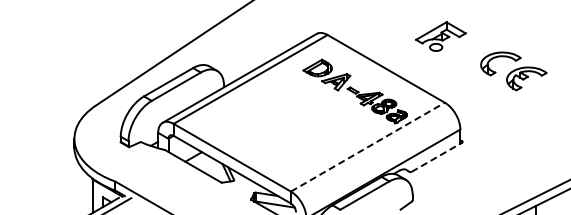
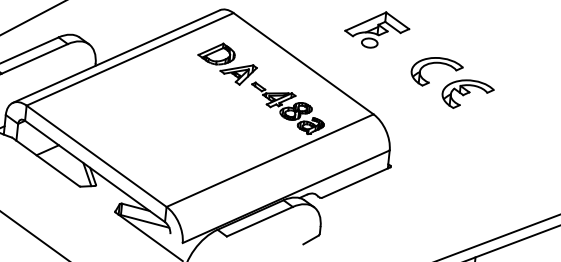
part: (513, 71) -> (451, 83), moved
line: (367, 147) -> (269, 161), dashed -> solid
line: (437, 157) -> (357, 182), dashed -> solid

